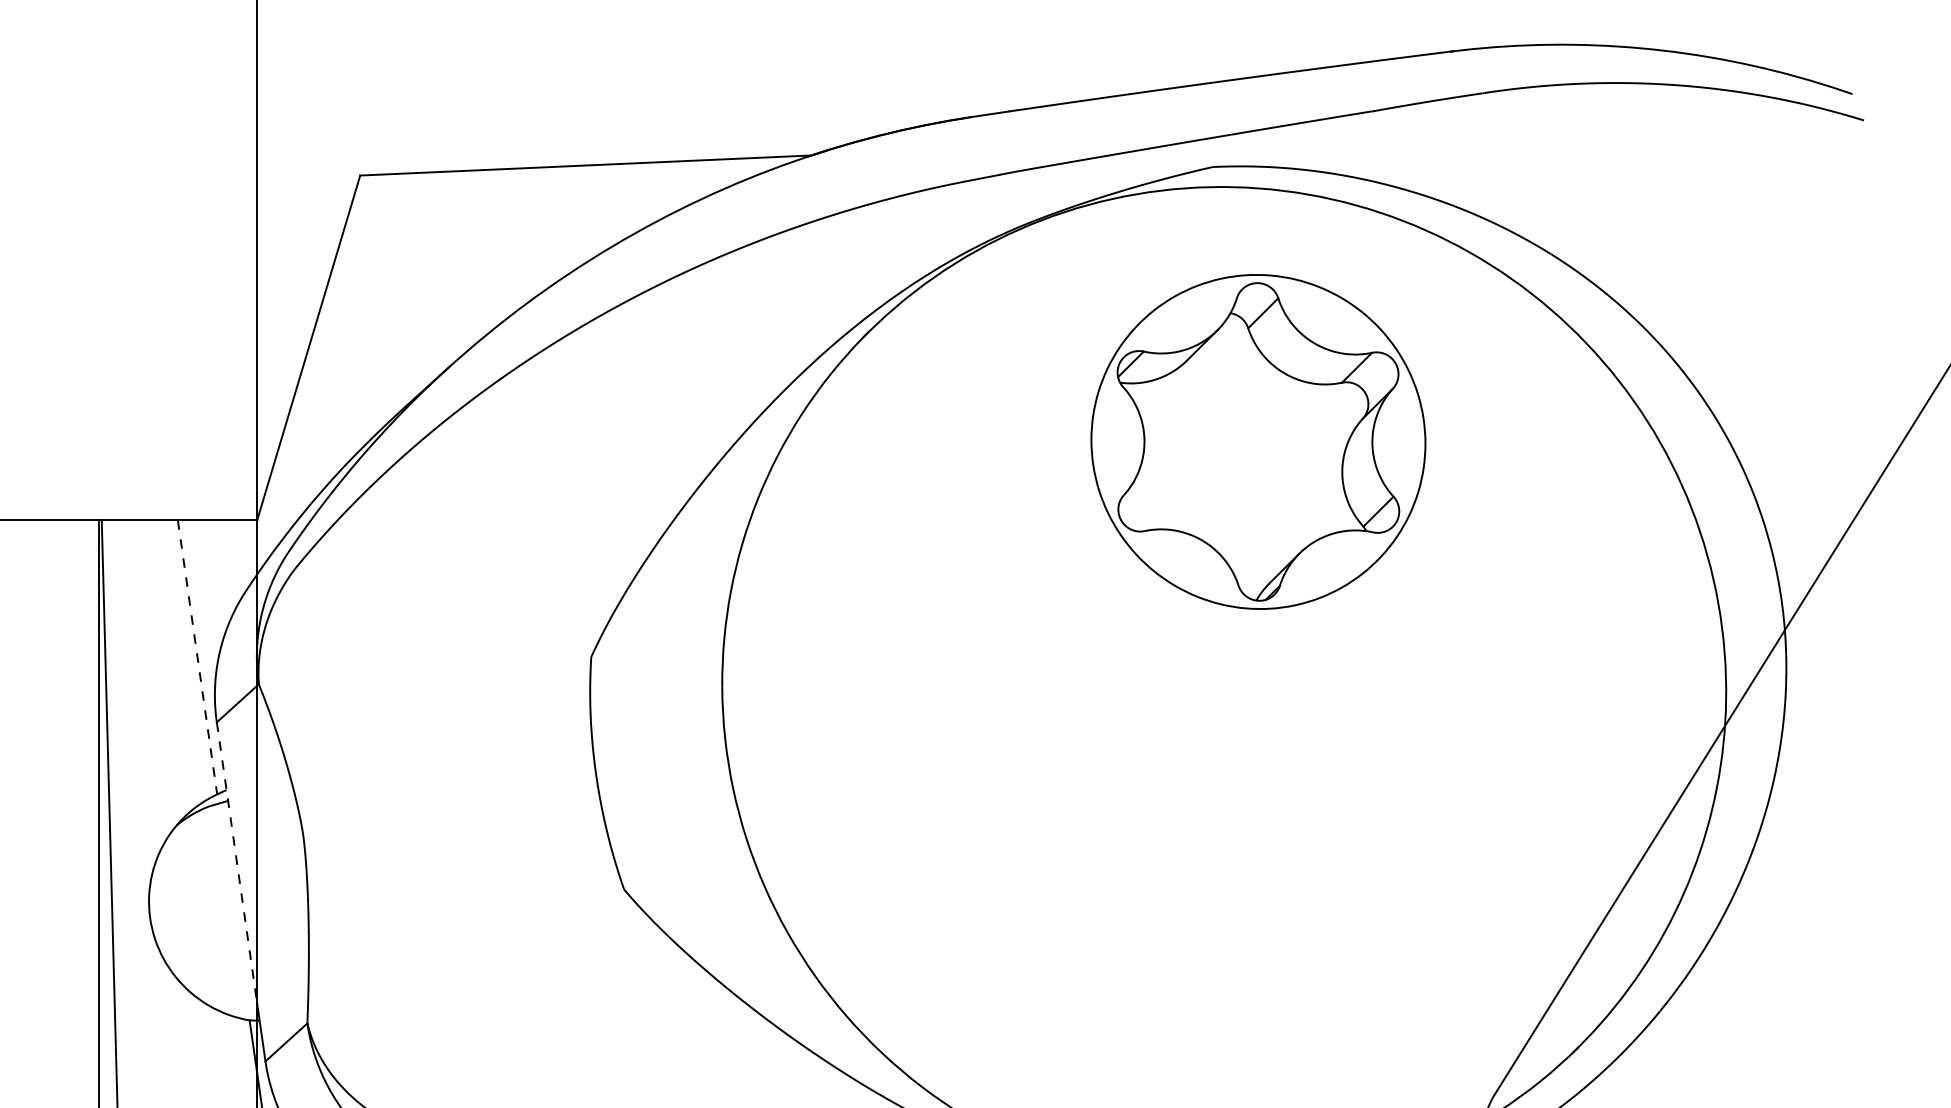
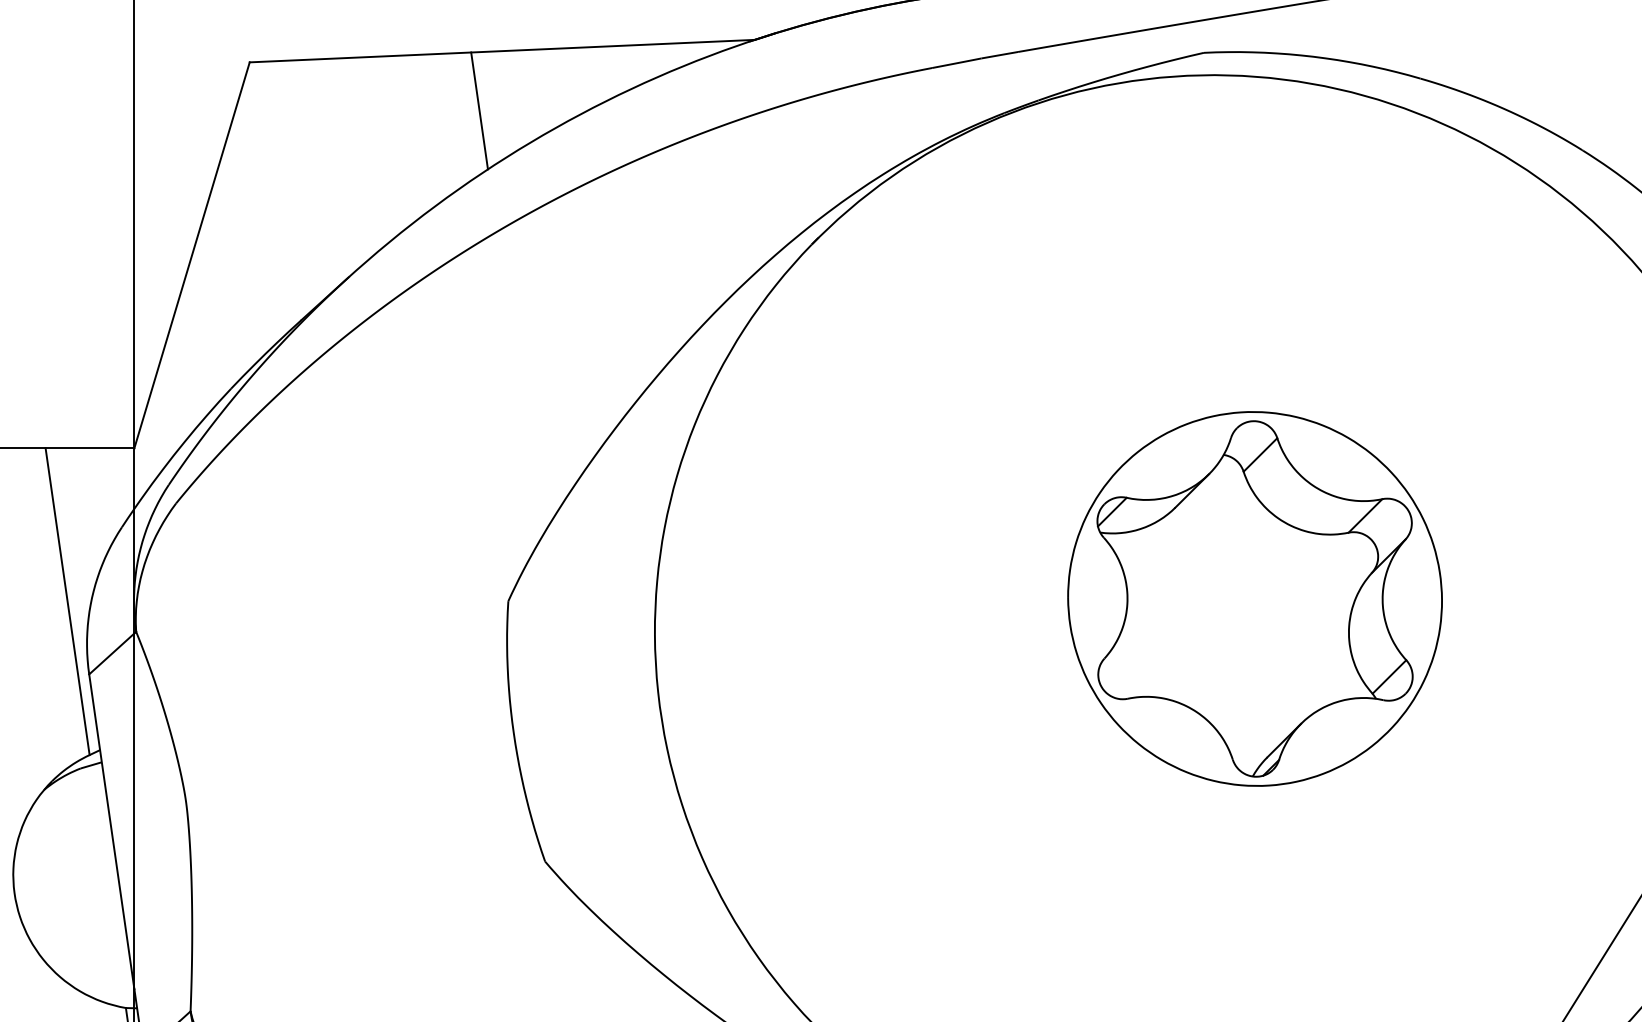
line: (565, 218) -> (479, 110), added
part: (1258, 441) -> (1255, 598), moved
line: (197, 657) -> (67, 601), dashed -> solid
line: (237, 863) -> (112, 832), dashed -> solid

